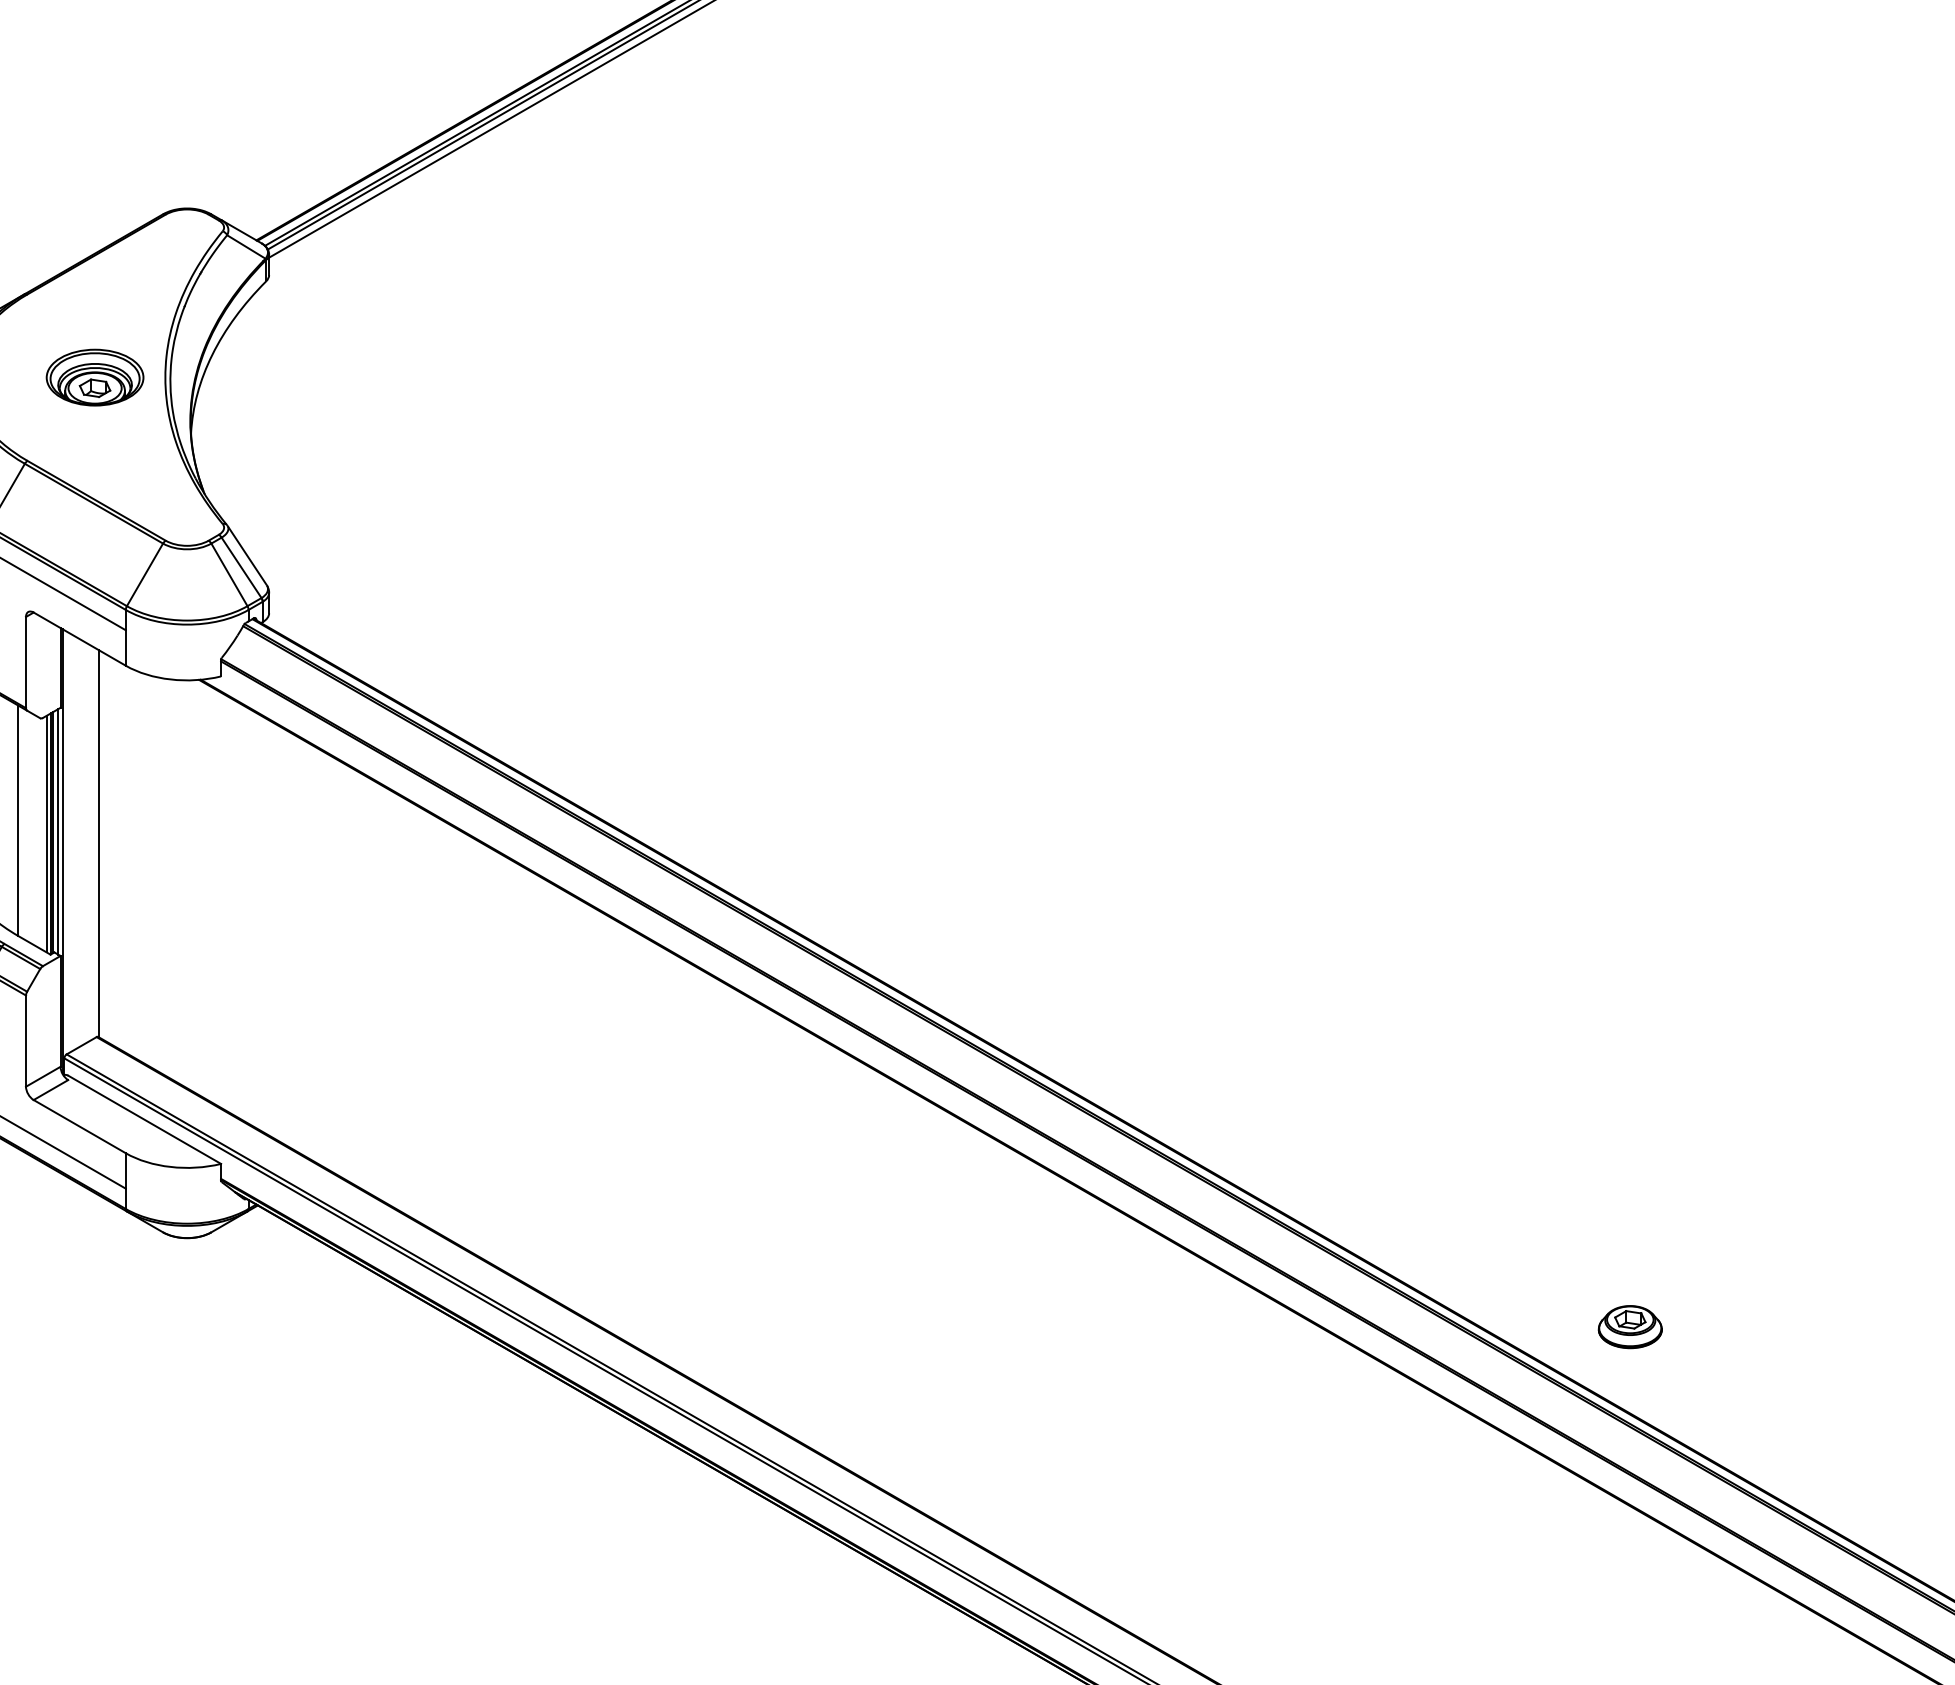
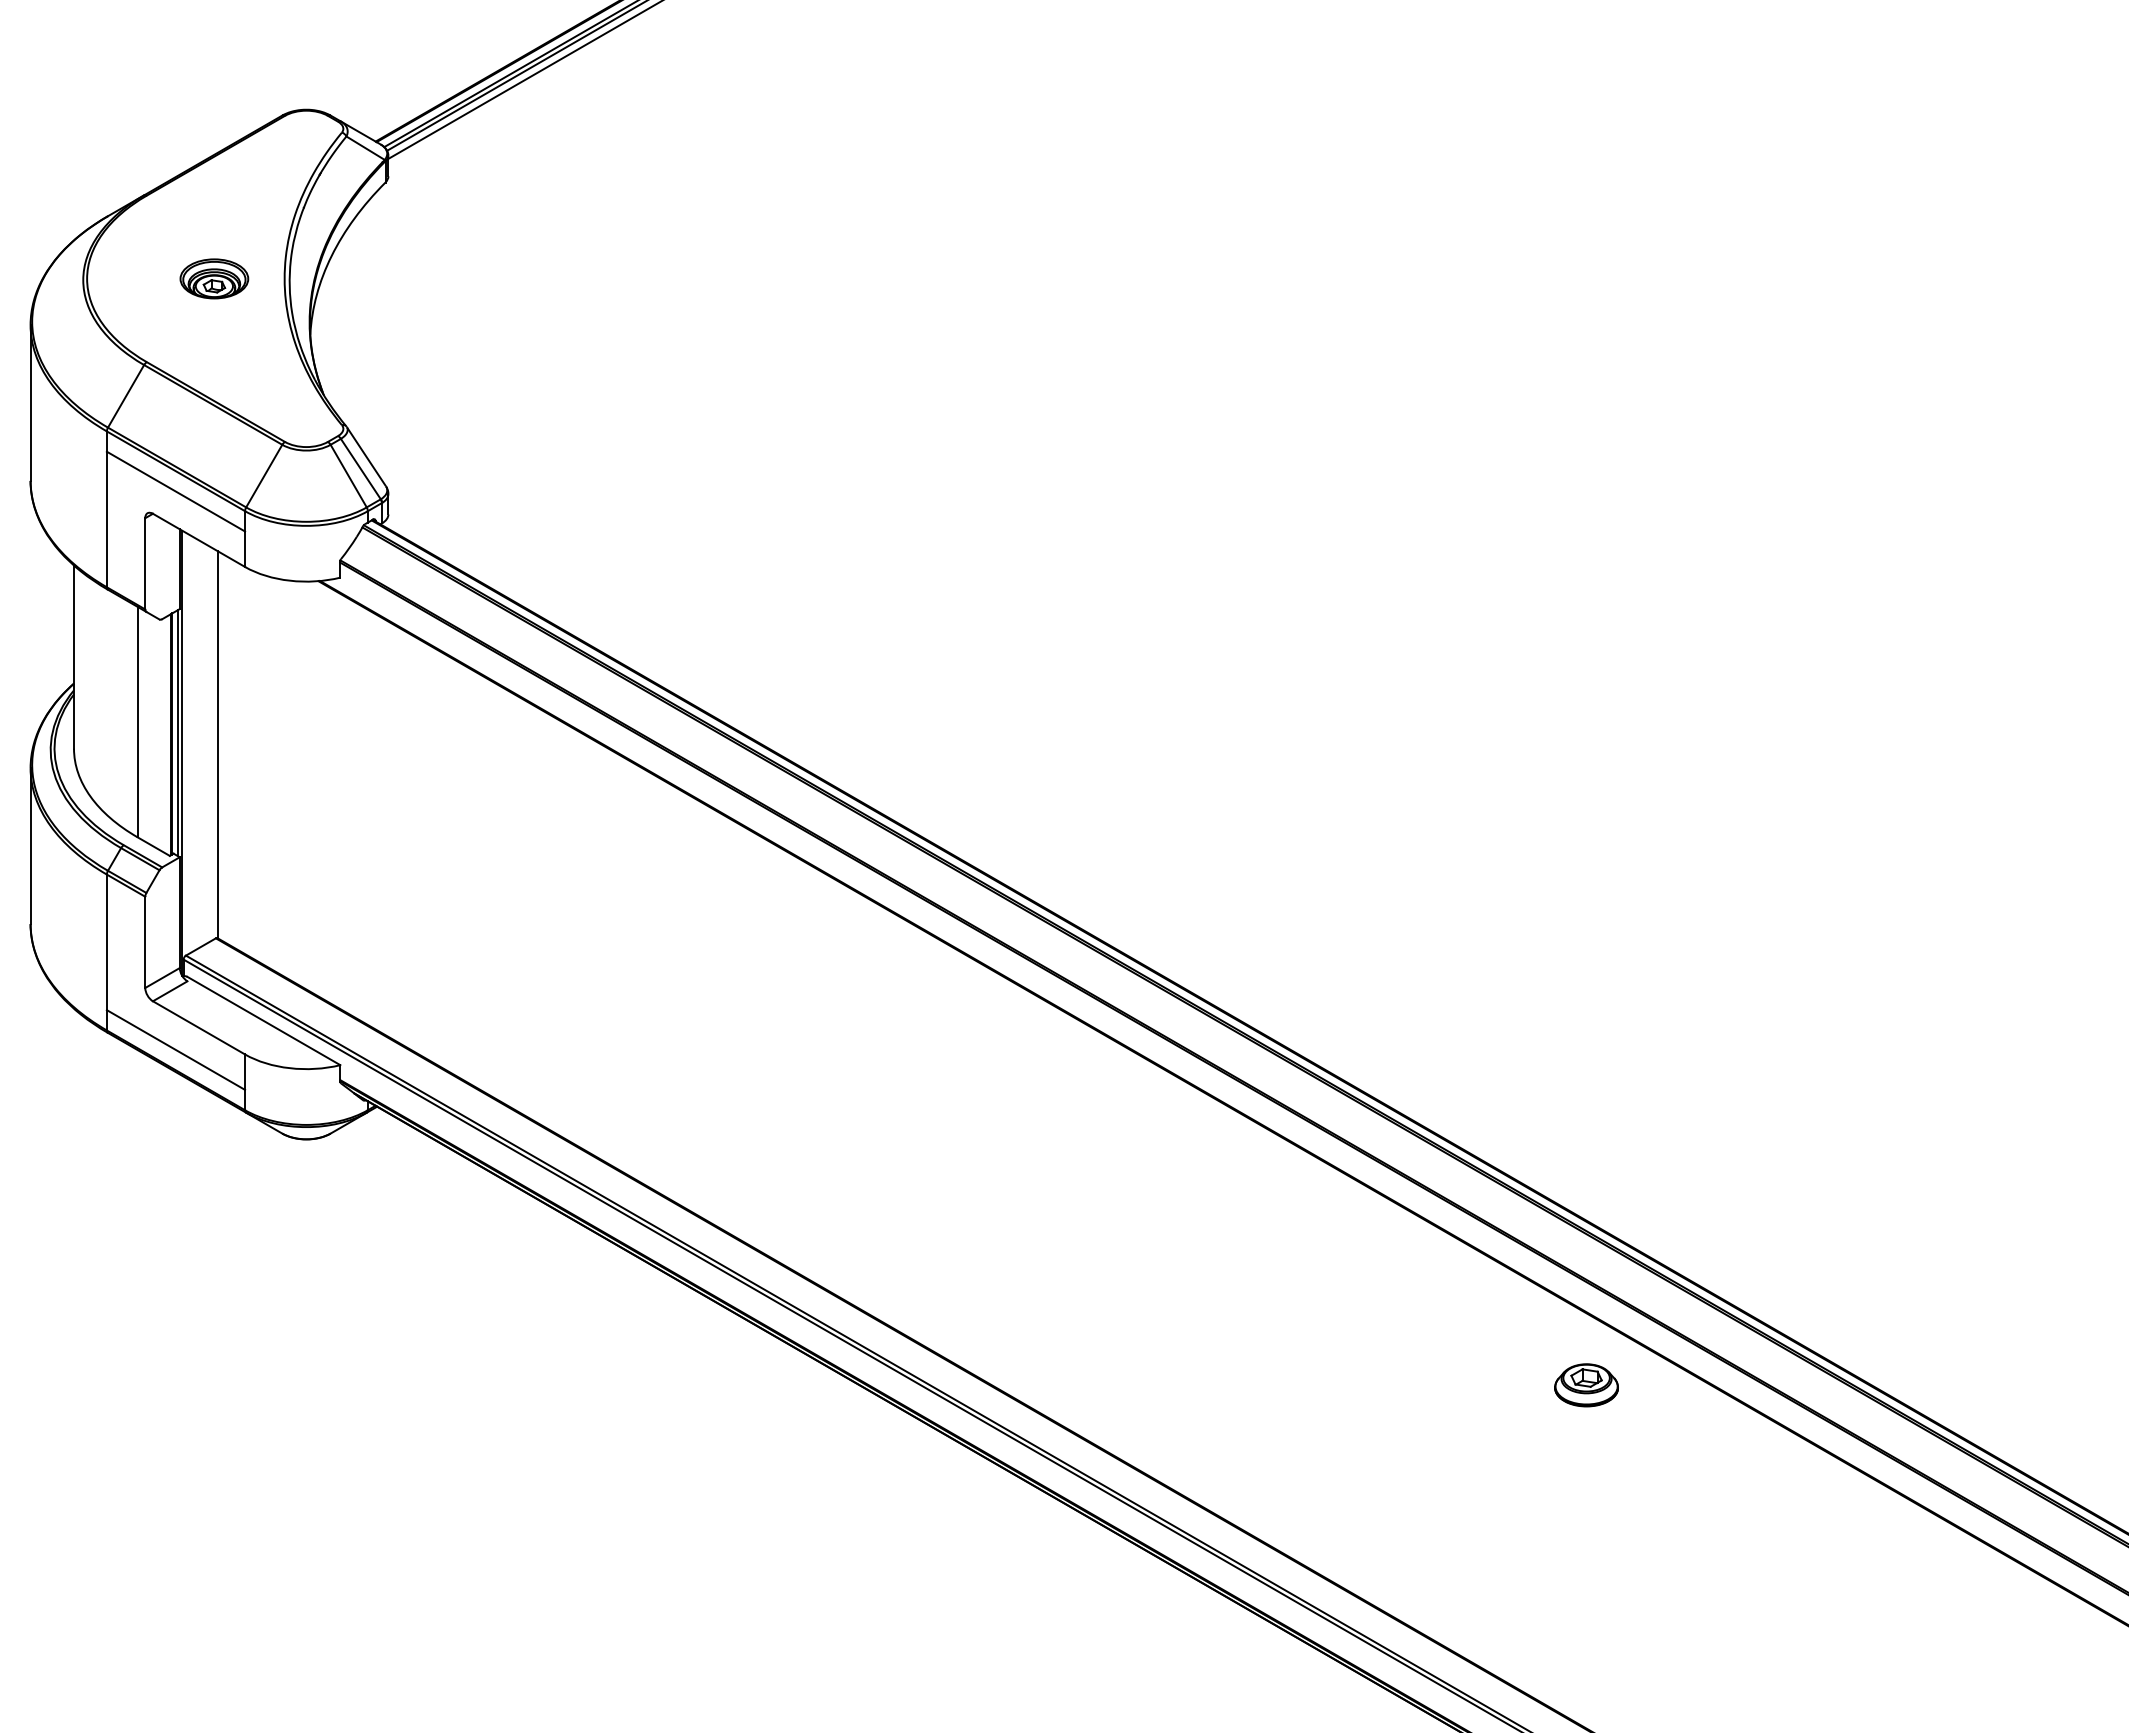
part: (95, 377) -> (214, 278), size x0.7
line: (47, 834) -> (166, 735), removed
part: (1630, 1327) -> (1586, 1385), moved

